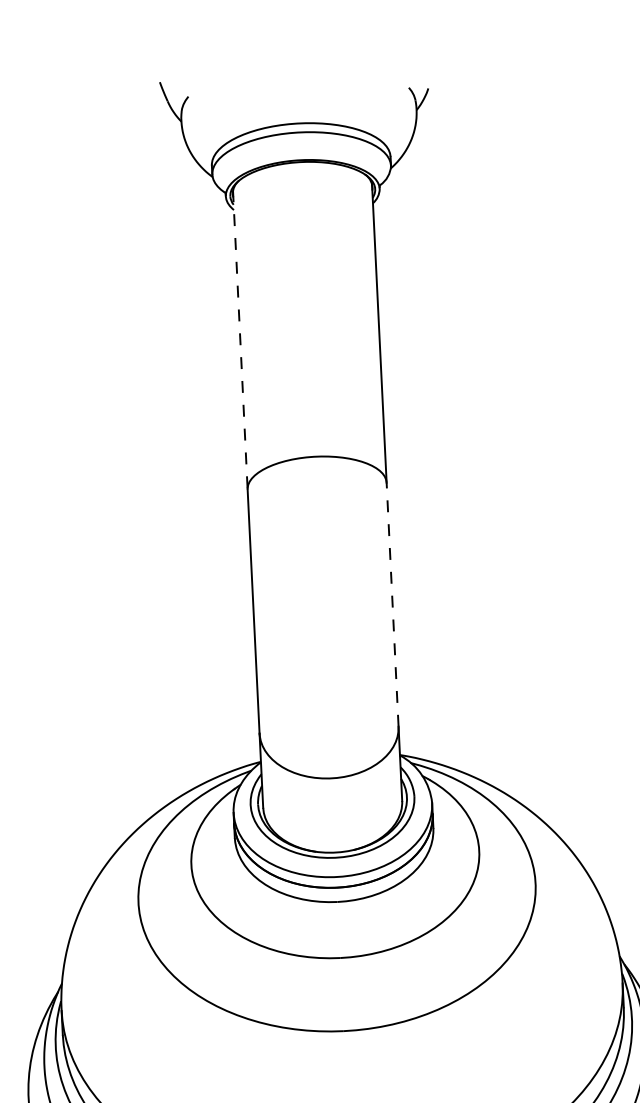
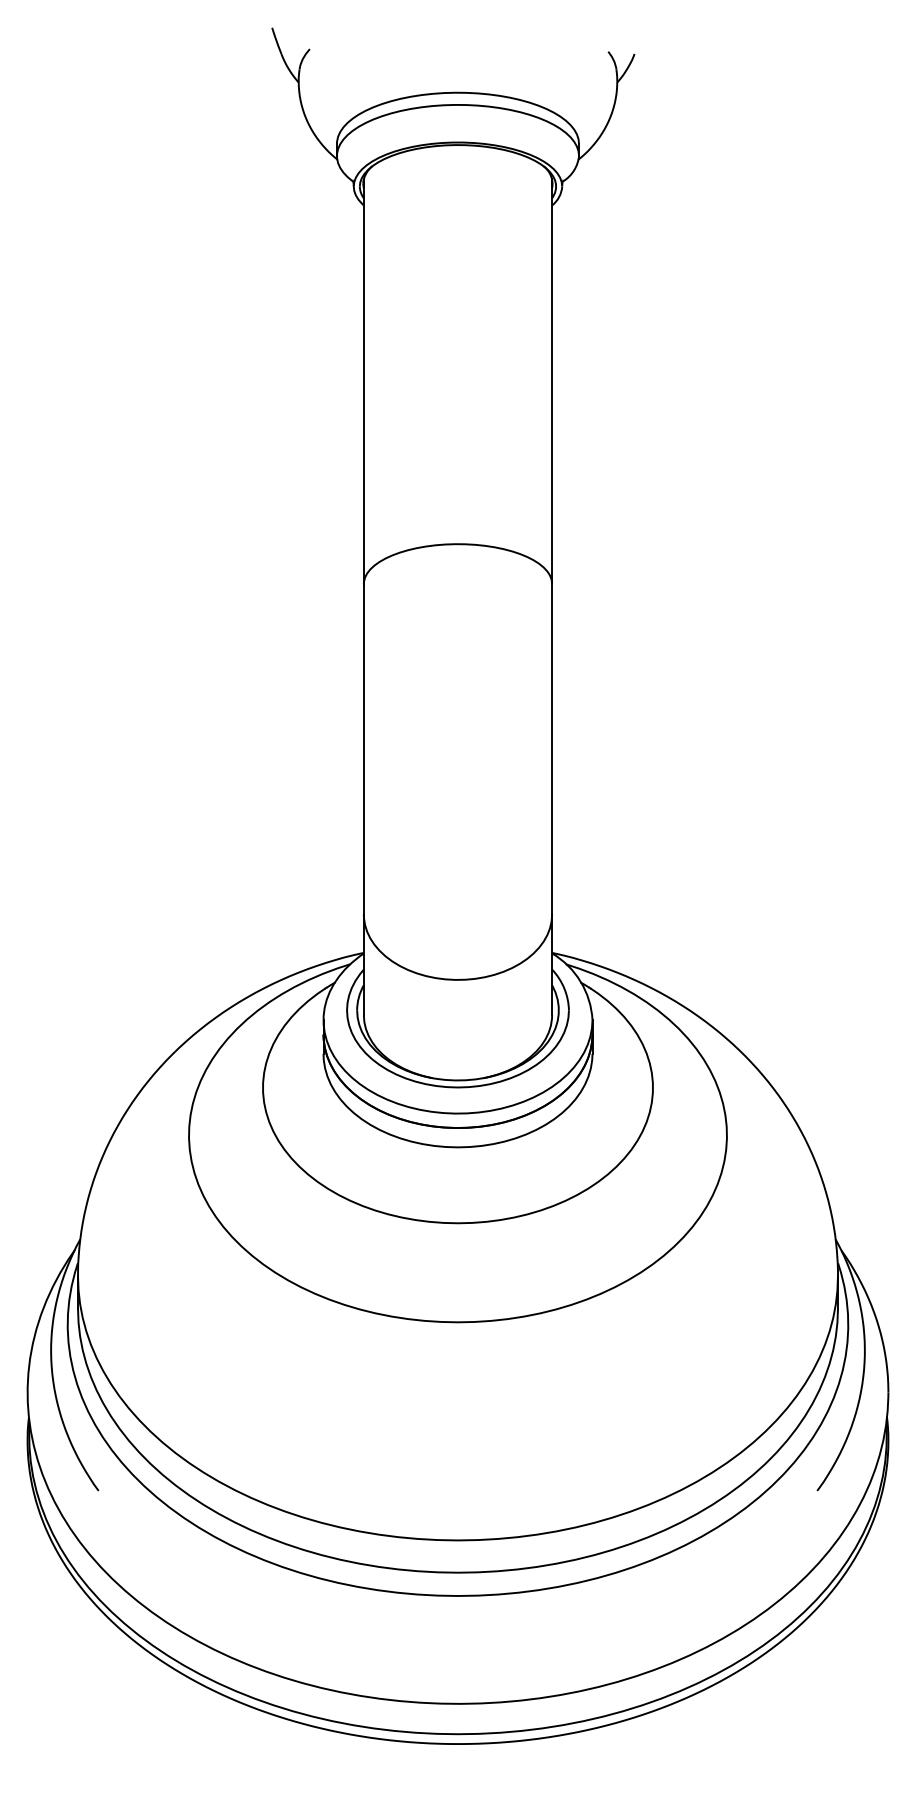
line: (240, 340) -> (363, 381), dashed -> solid
line: (392, 604) -> (552, 748), dashed -> solid

